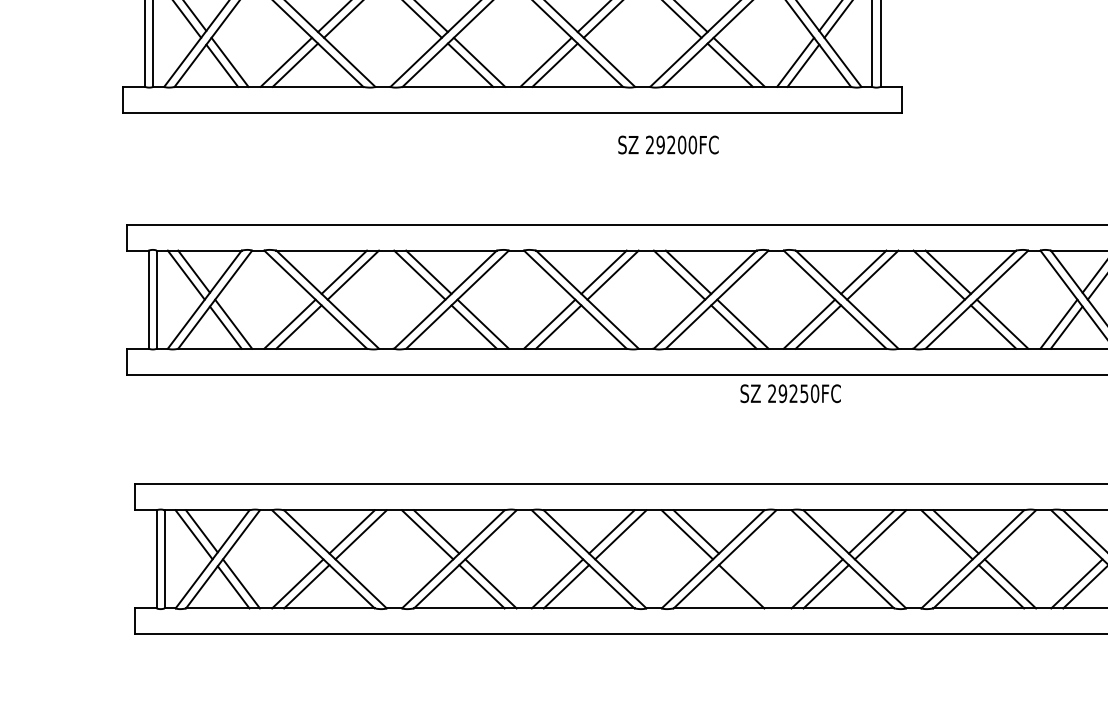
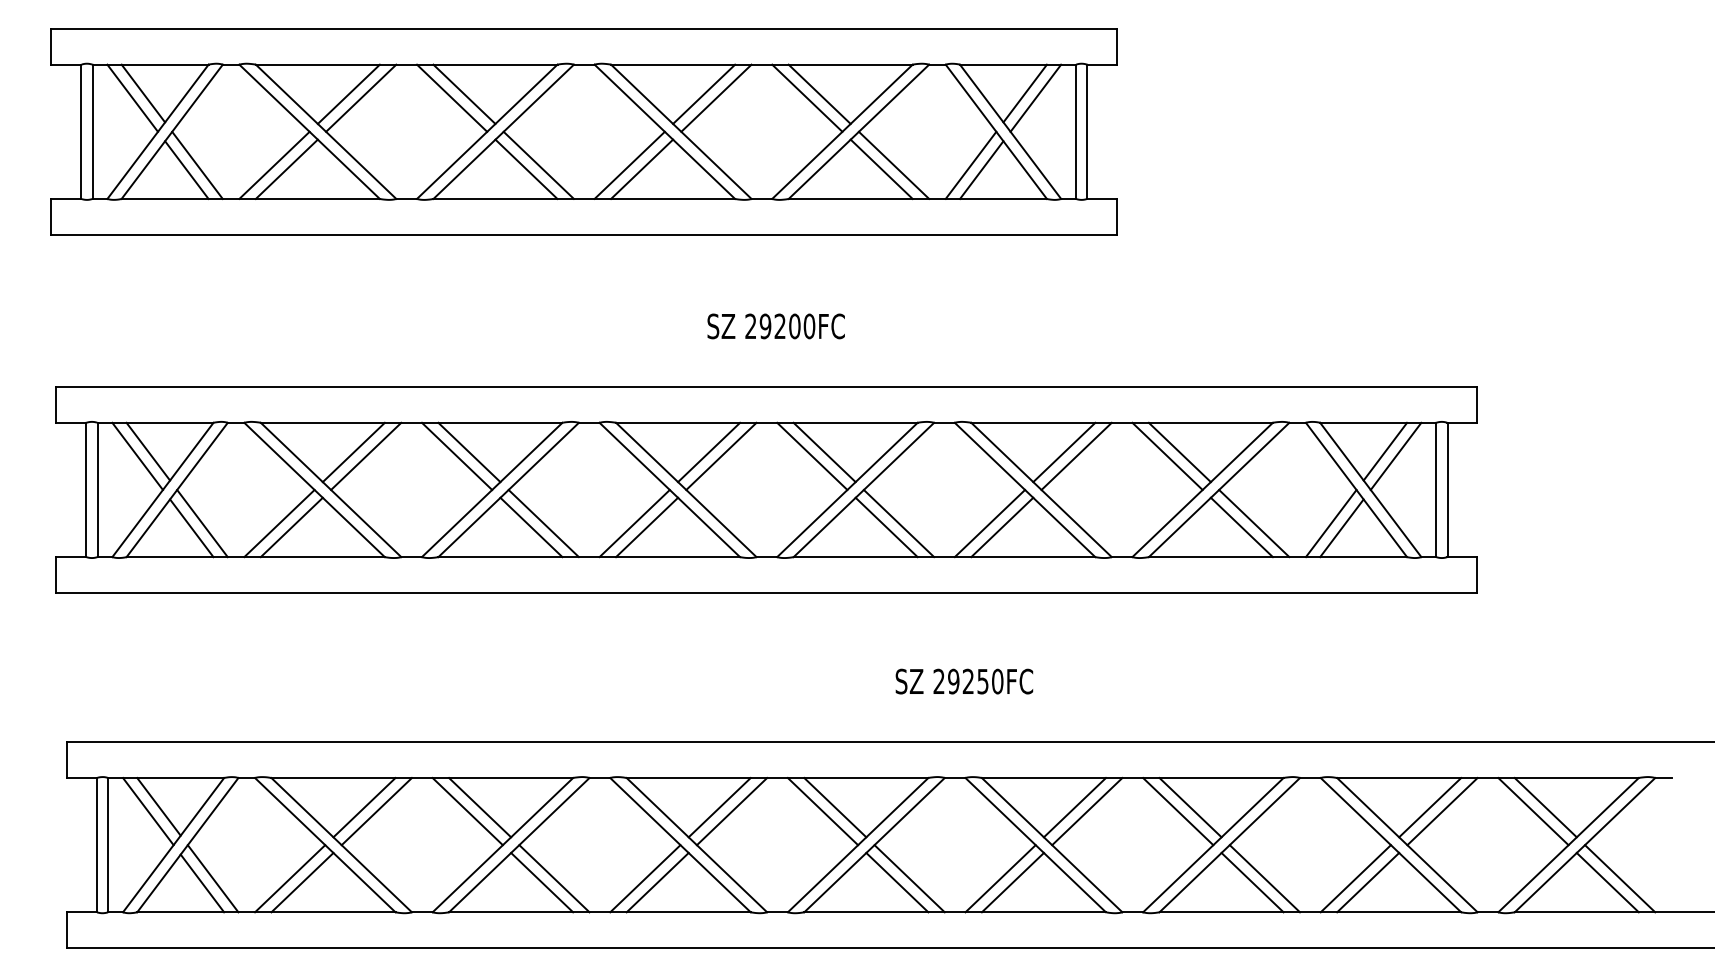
text: (667, 145) -> (775, 326), moved
text: (790, 393) -> (964, 681), moved
line: (750, 583) -> (909, 878), added

